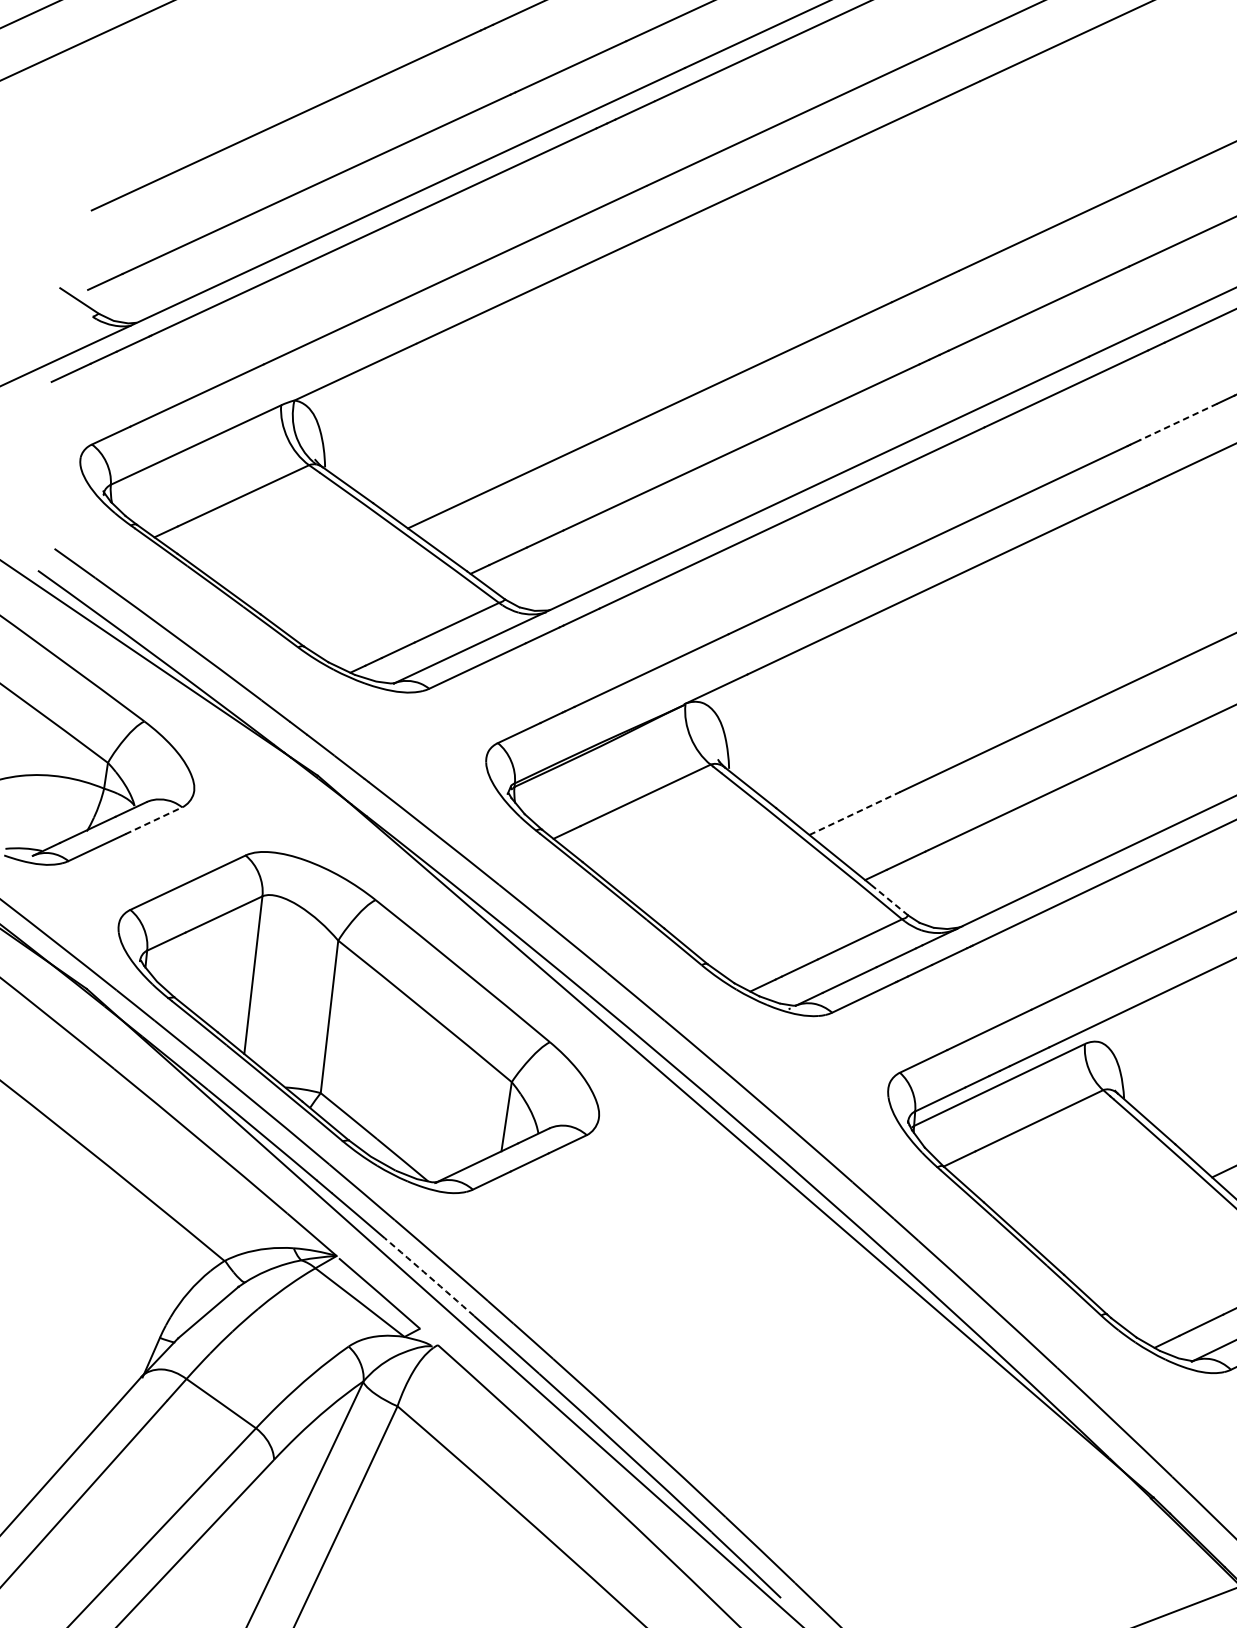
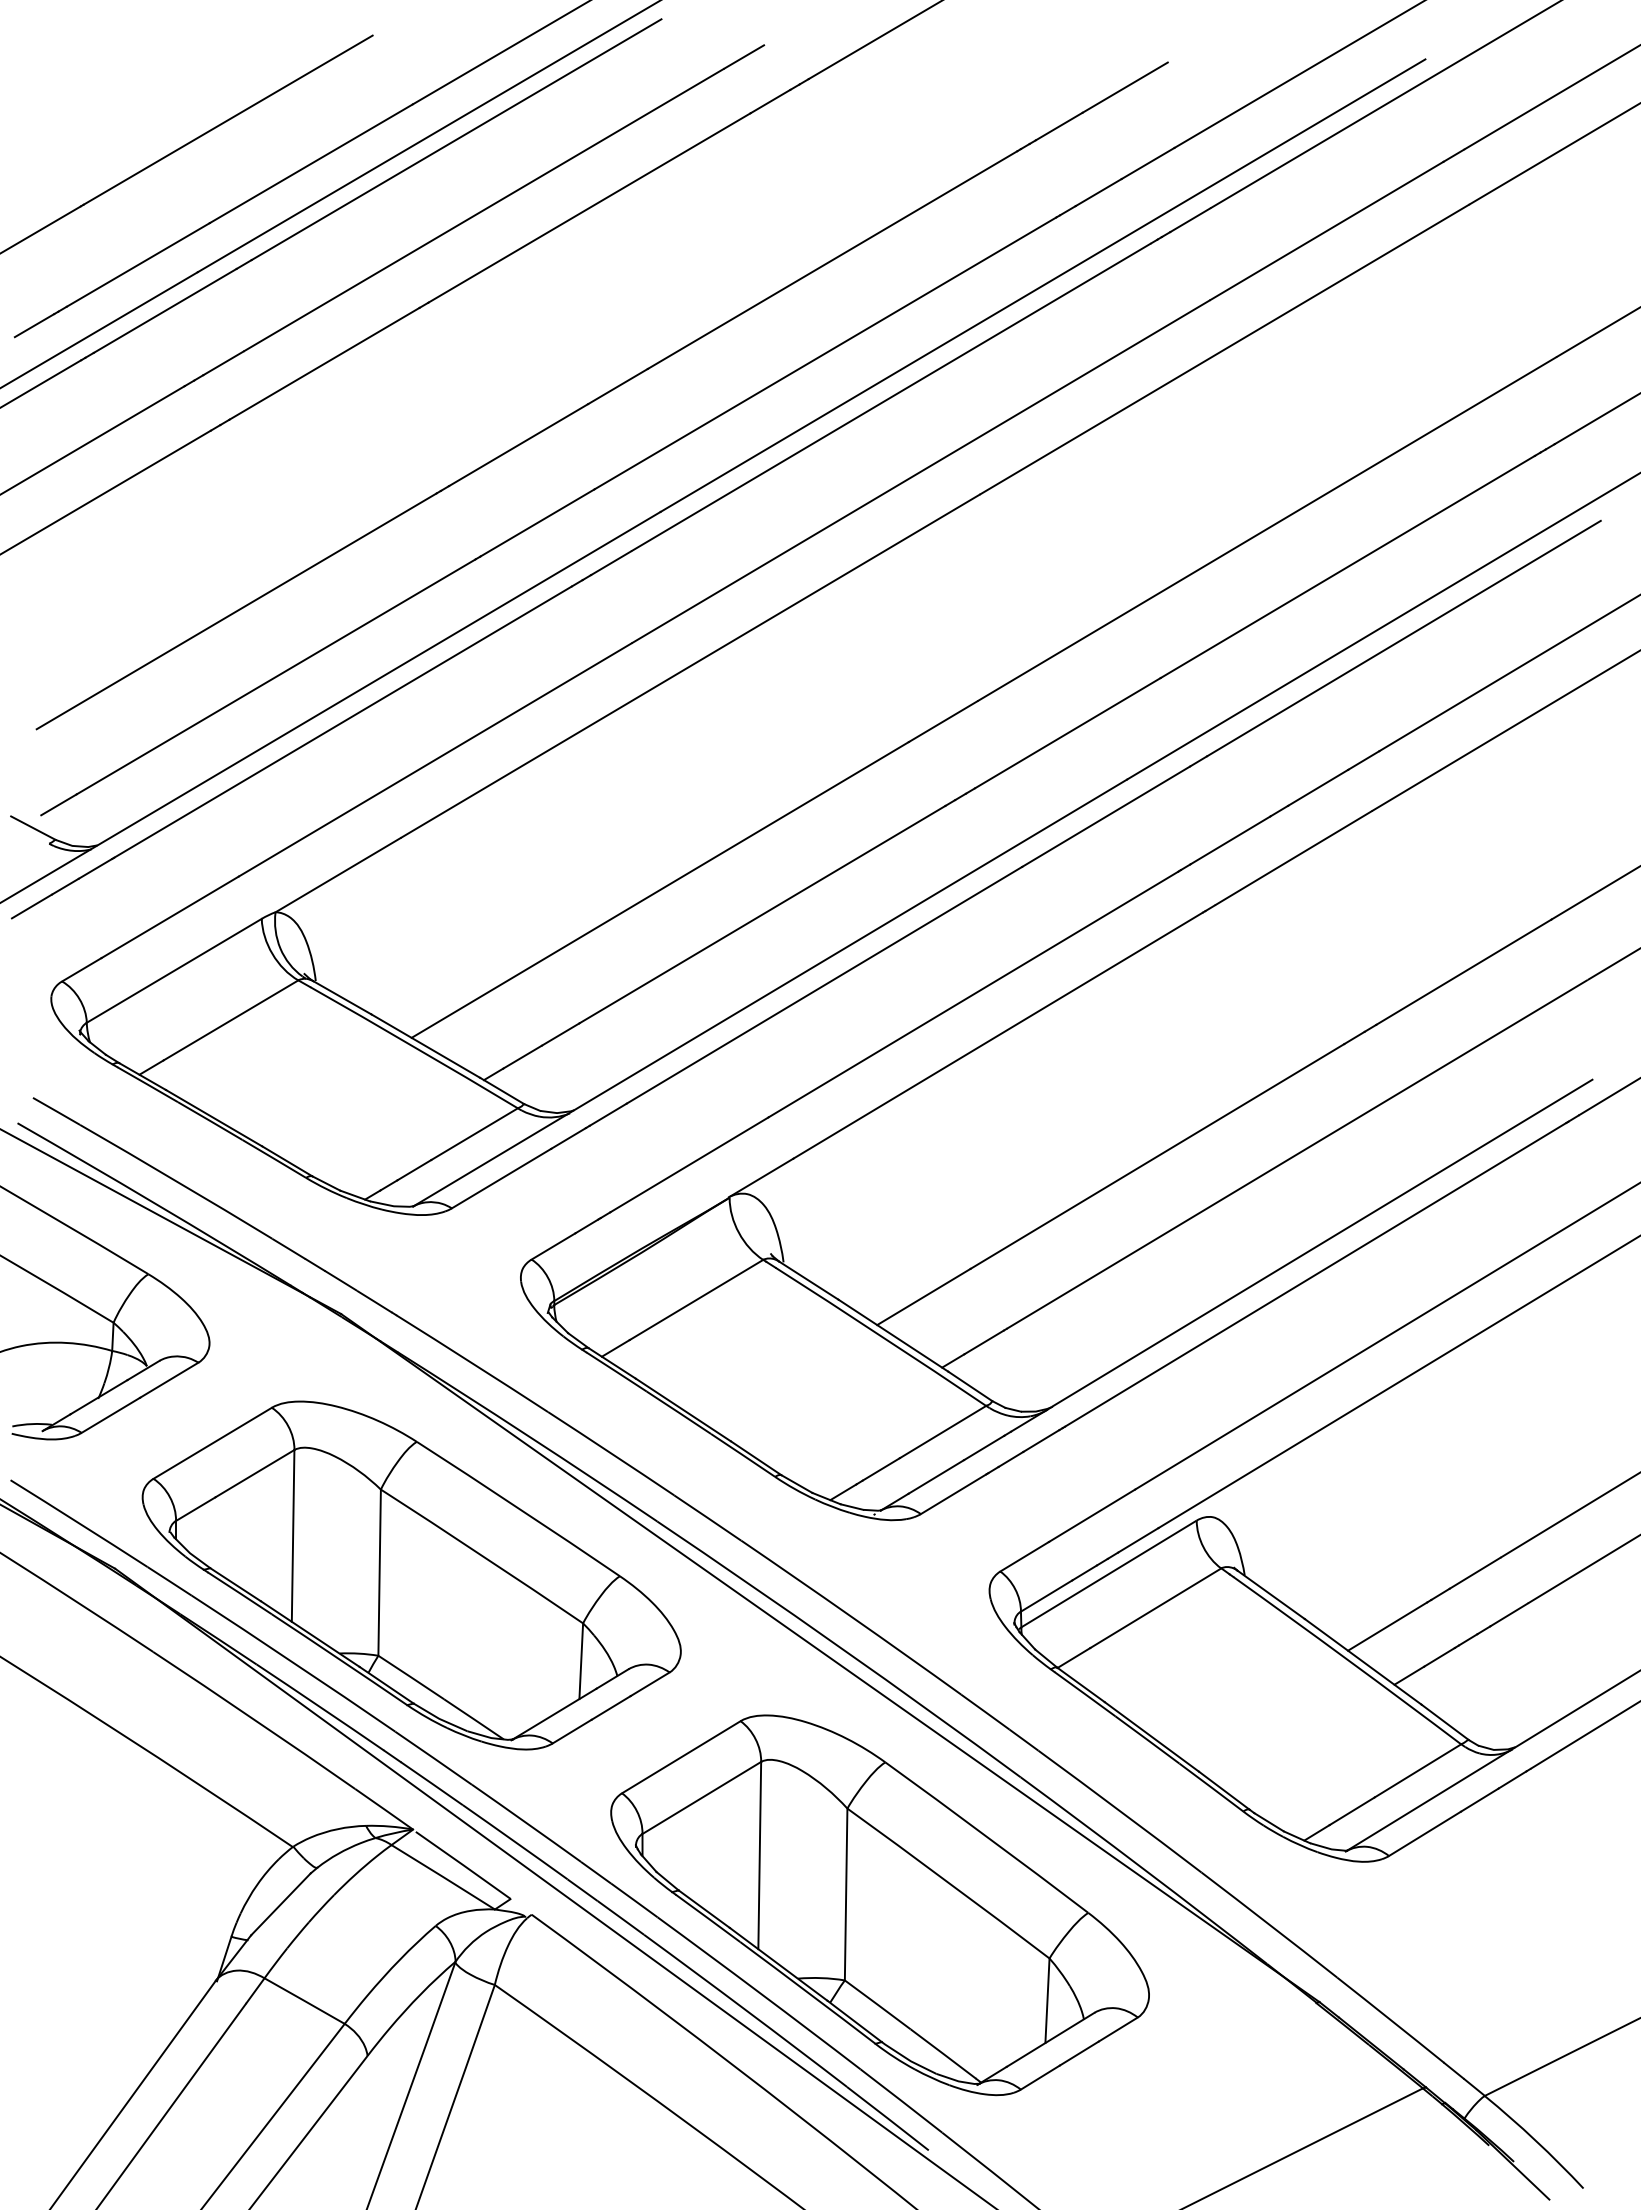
line: (1178, 422) -> (1230, 840), dashed -> solid
line: (855, 813) -> (924, 1296), dashed -> solid
line: (154, 821) -> (169, 1380), dashed -> solid
line: (889, 900) -> (970, 1386), dashed -> solid
arc: (429, 1277) -> (515, 1842), dashed -> solid
part: (758, 1368) -> (879, 1905), added

